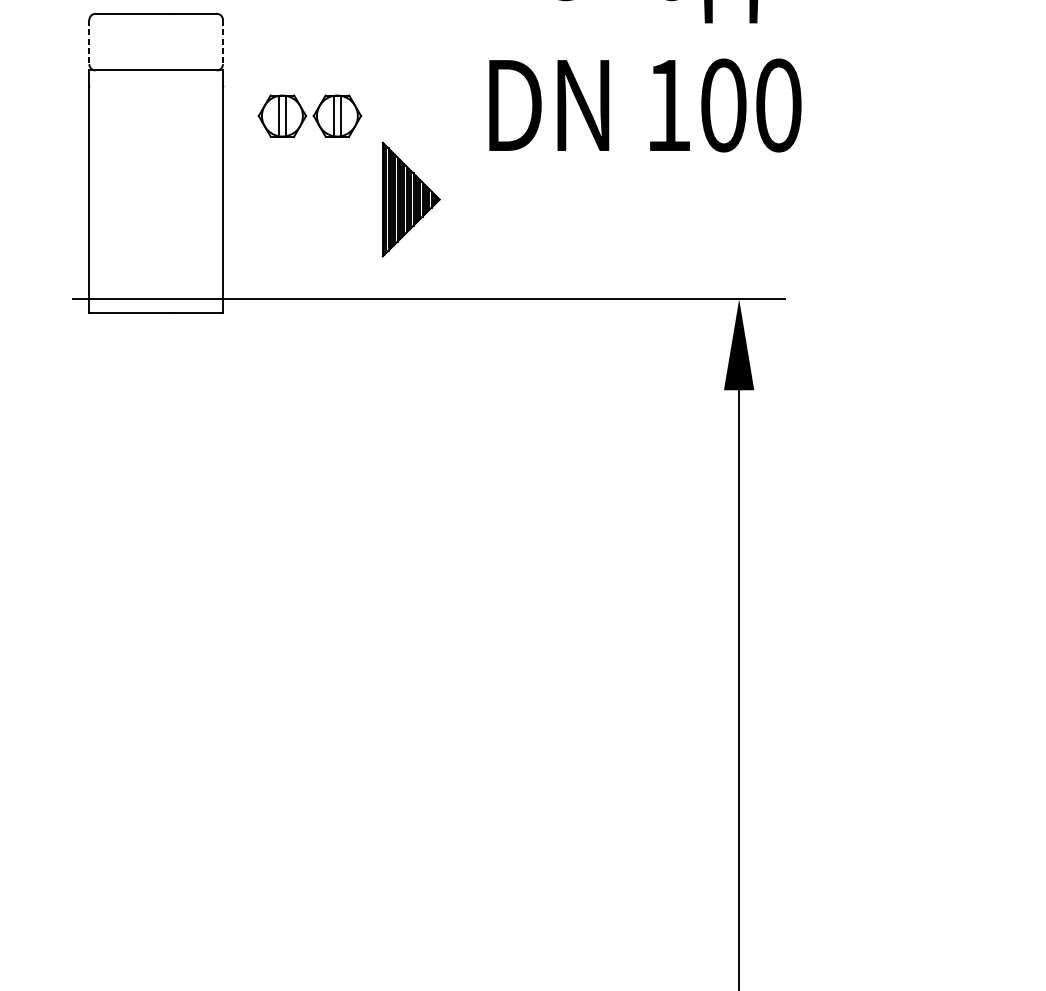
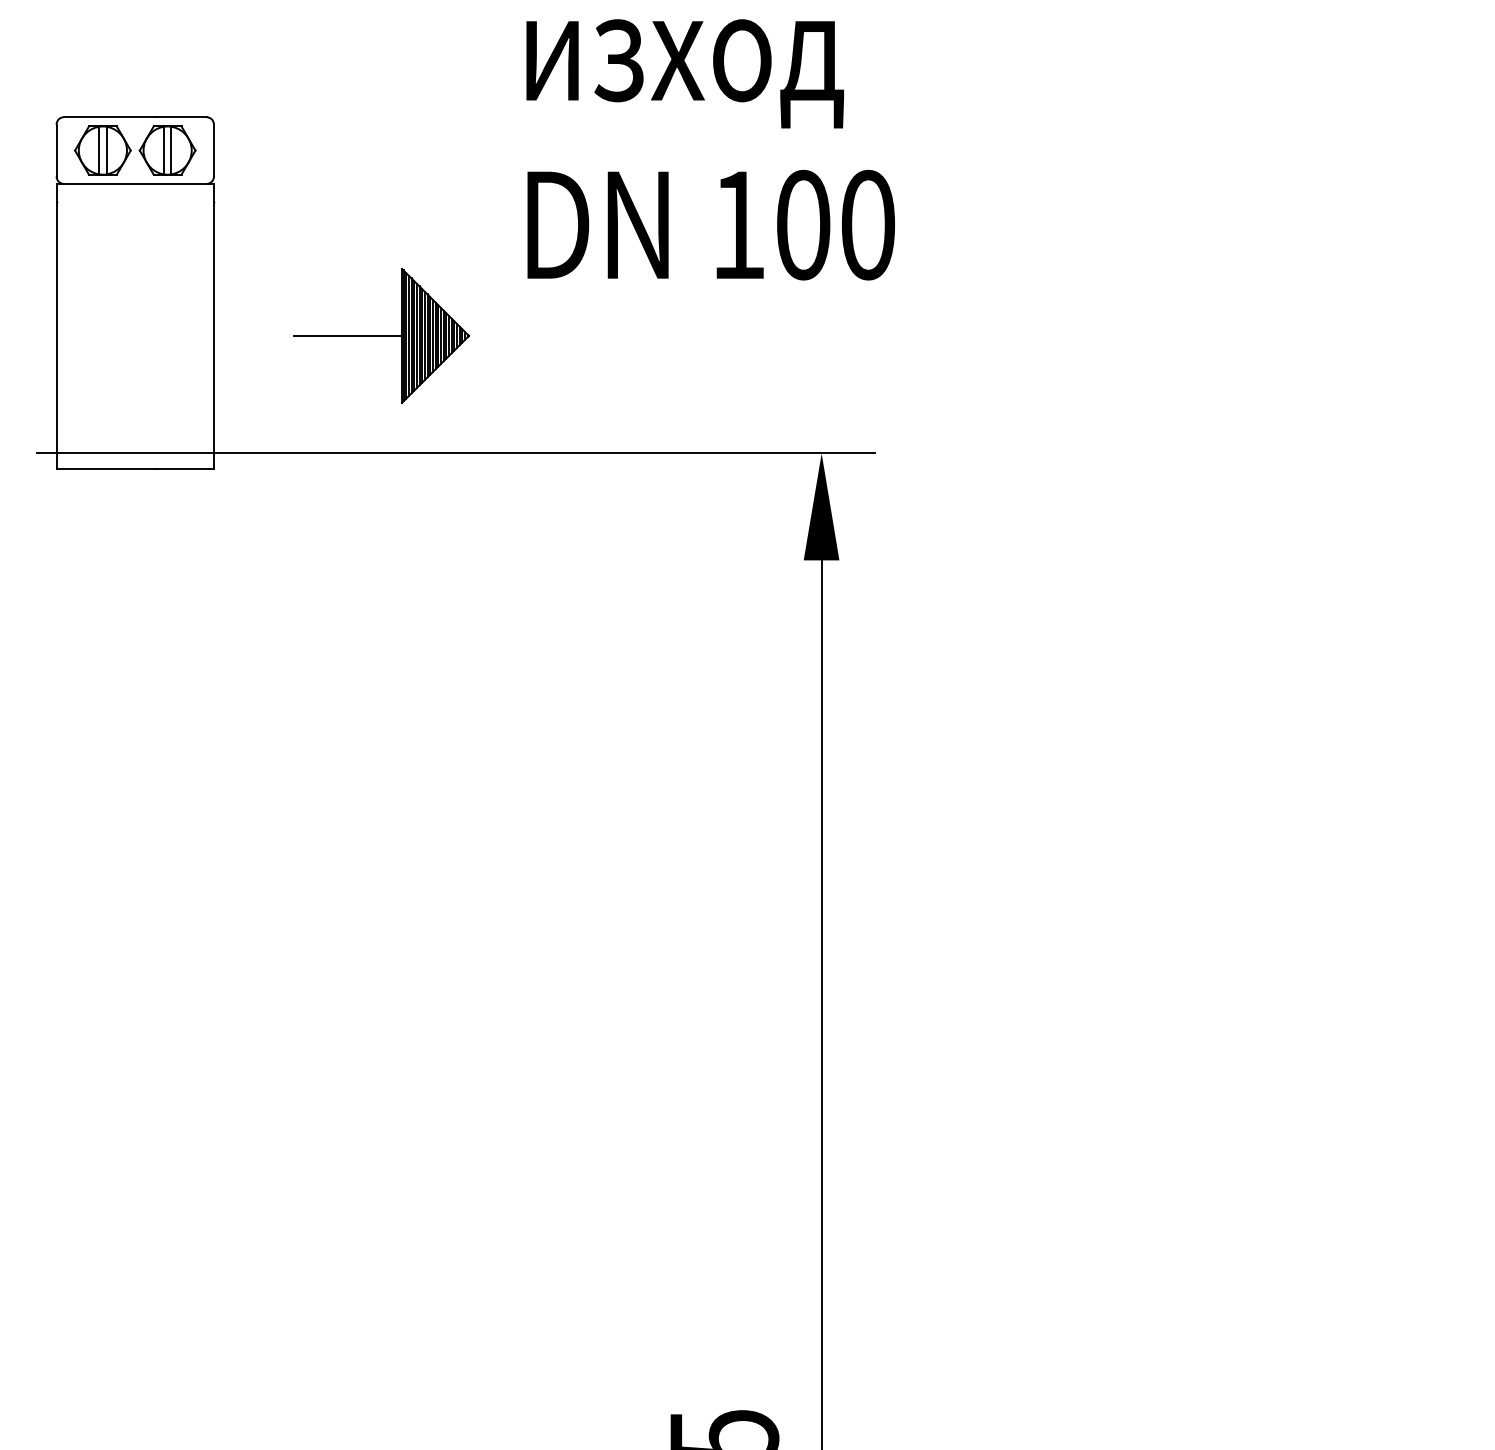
line: (89, 42) -> (56, 150), dashed -> solid
line: (222, 42) -> (213, 150), dashed -> solid
part: (310, 115) -> (135, 150), moved
line: (336, 199) -> (347, 335), added

